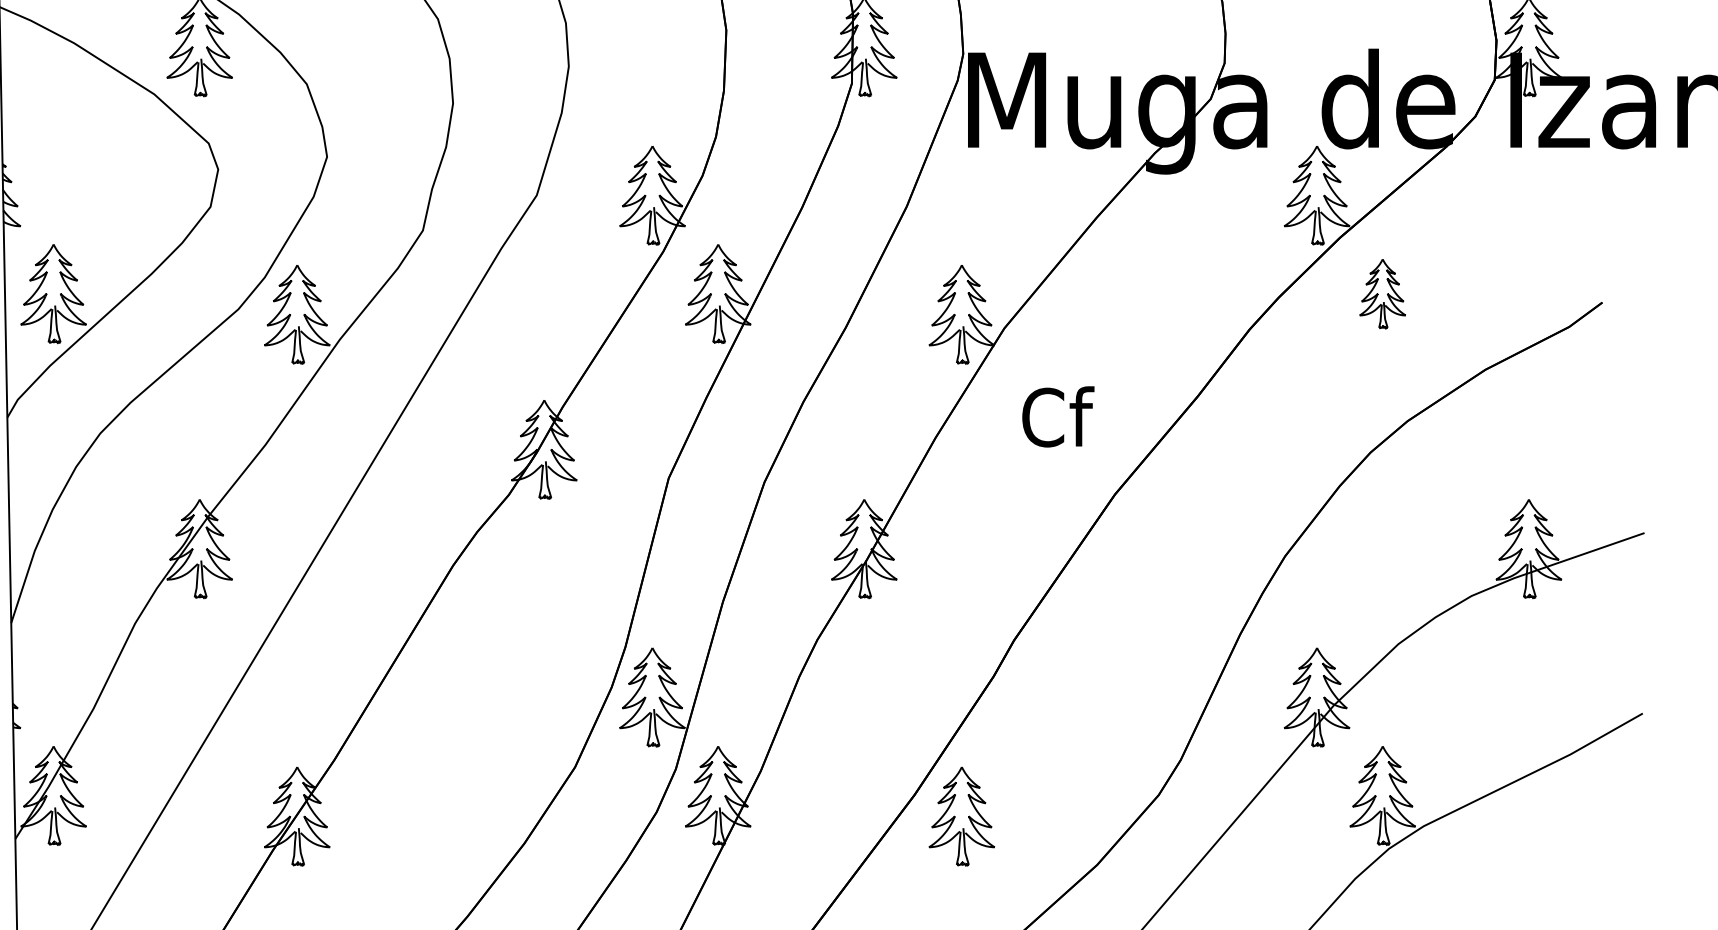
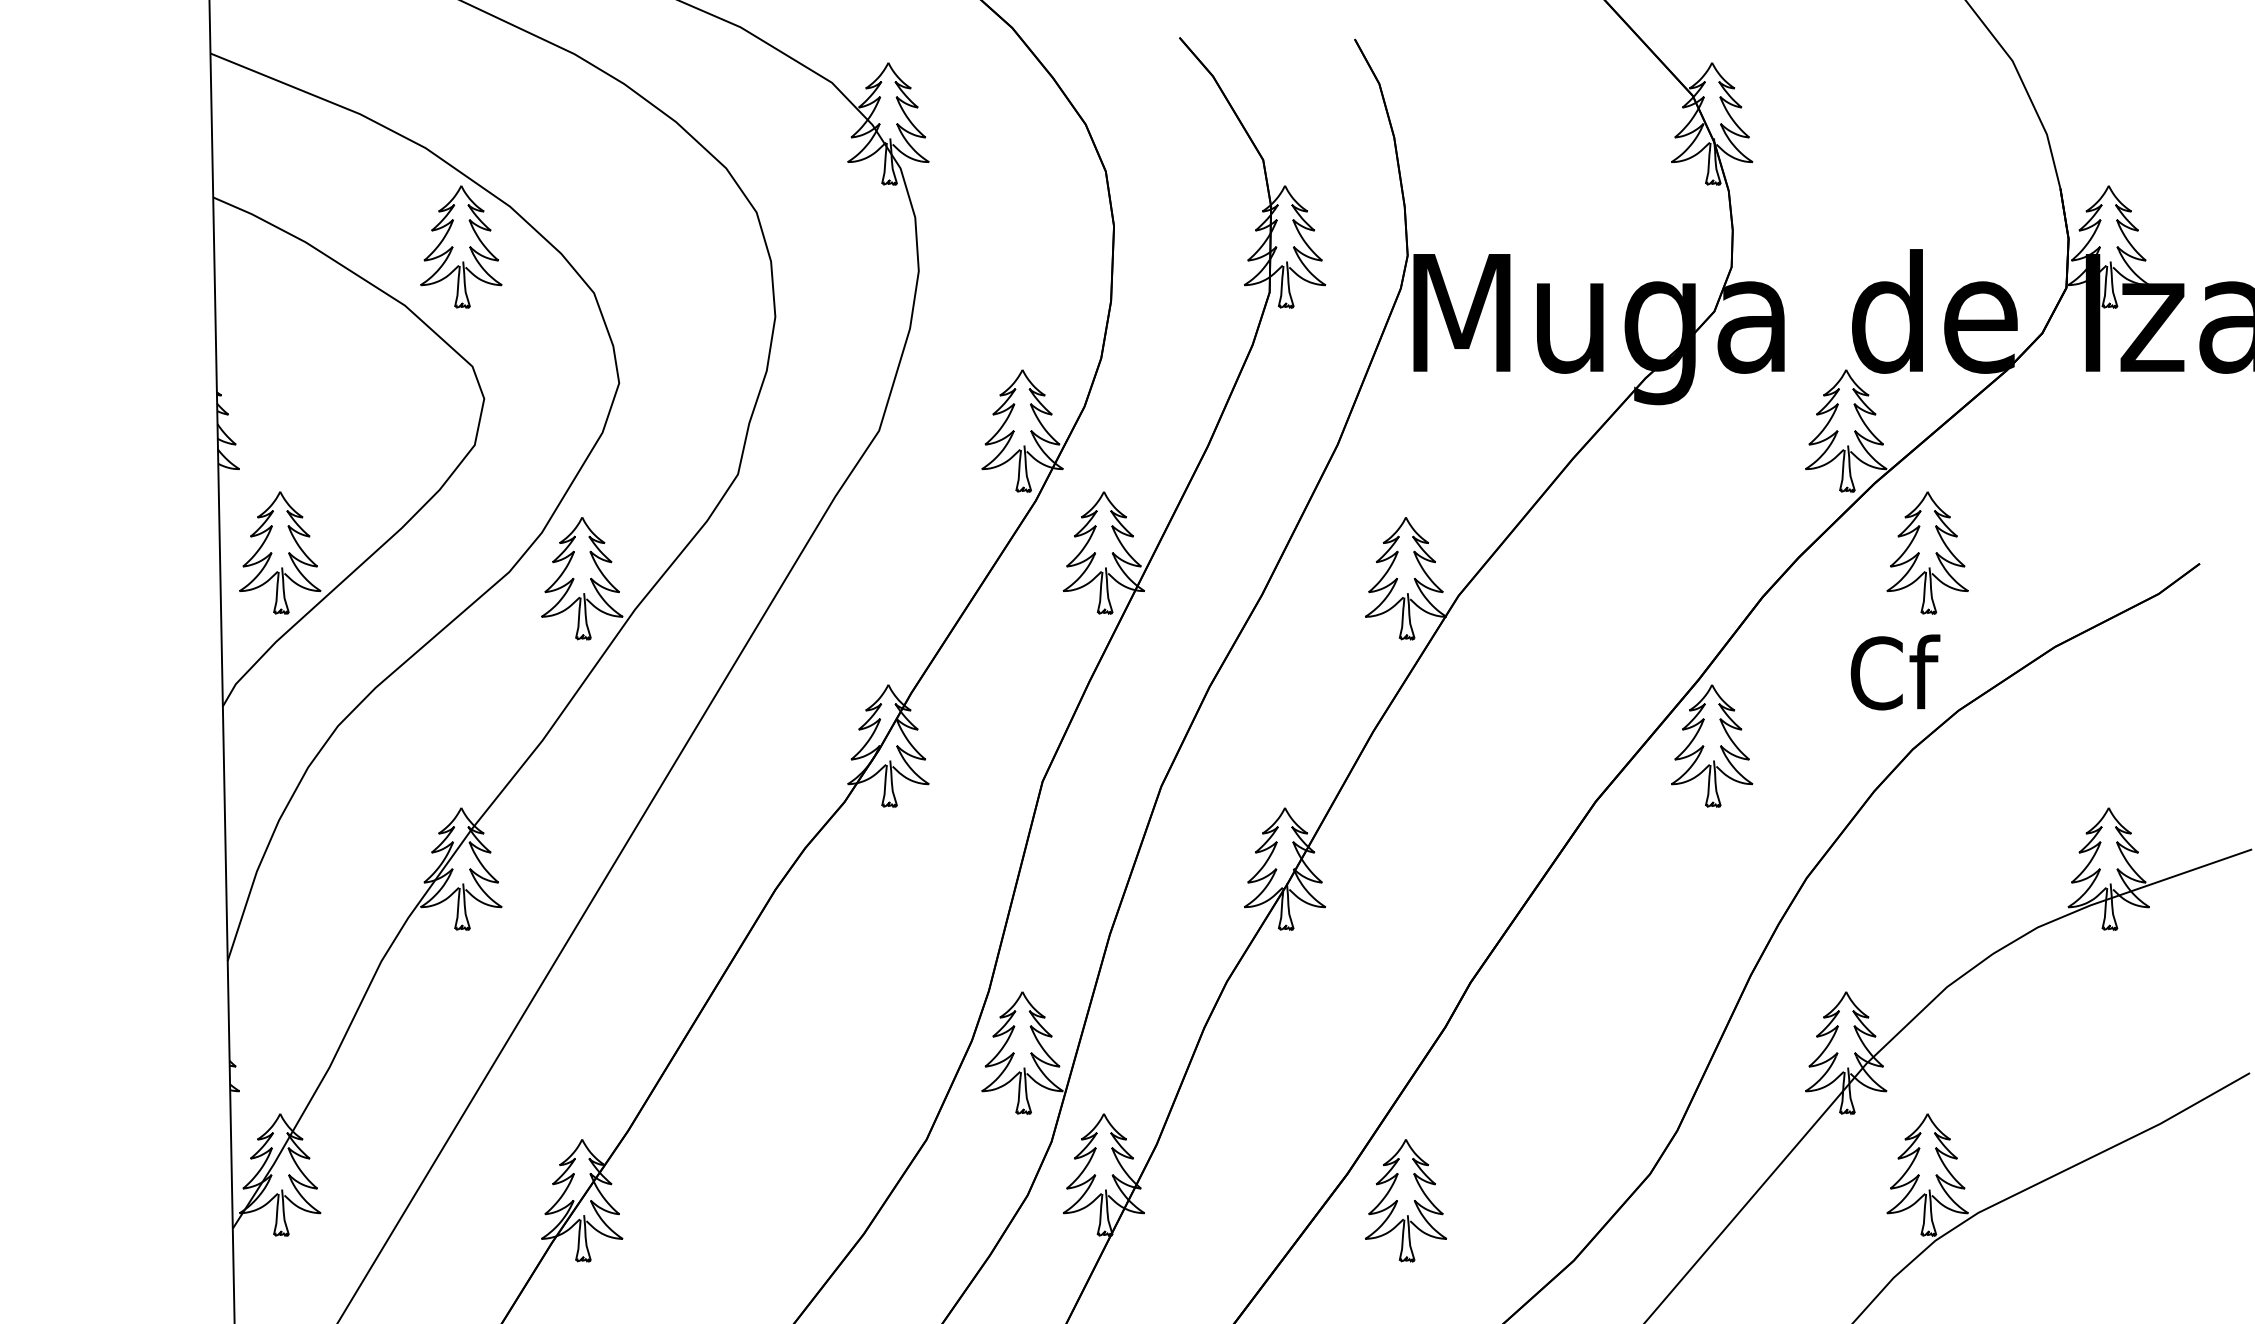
part: (1382, 293) -> (1927, 552), size x1.43
text: (1058, 416) -> (1895, 672), moved
part: (1209, 449) -> (1712, 745), added

